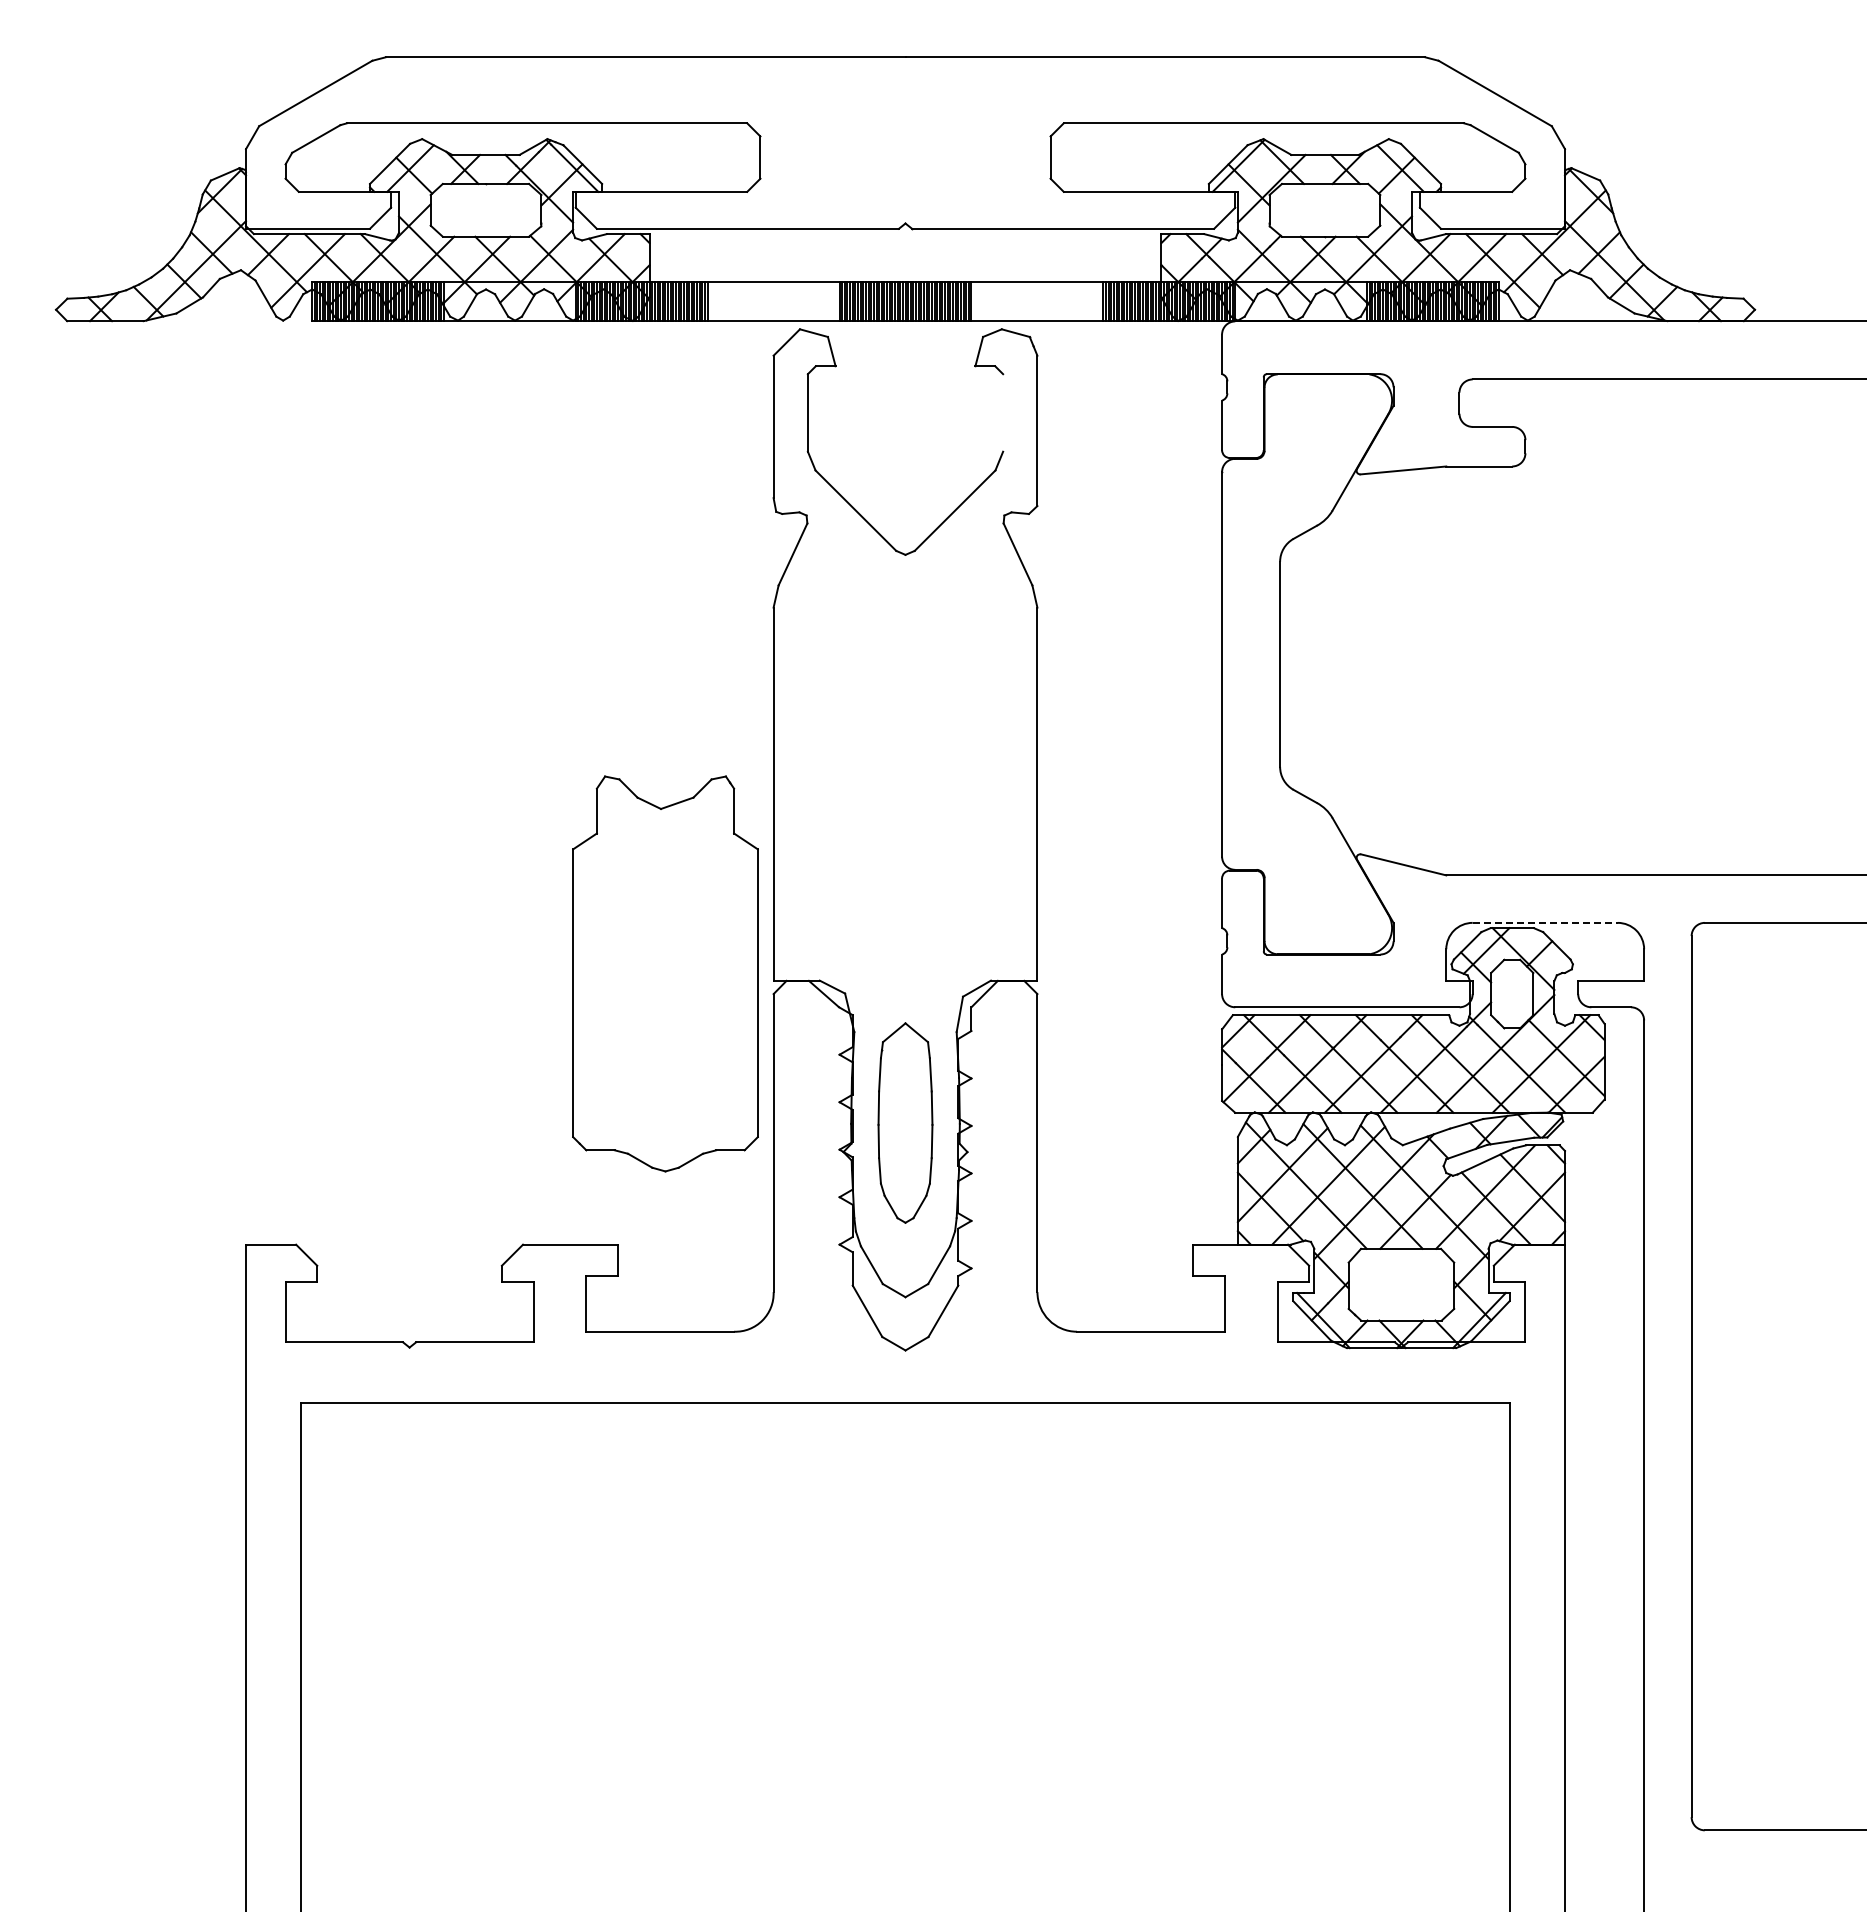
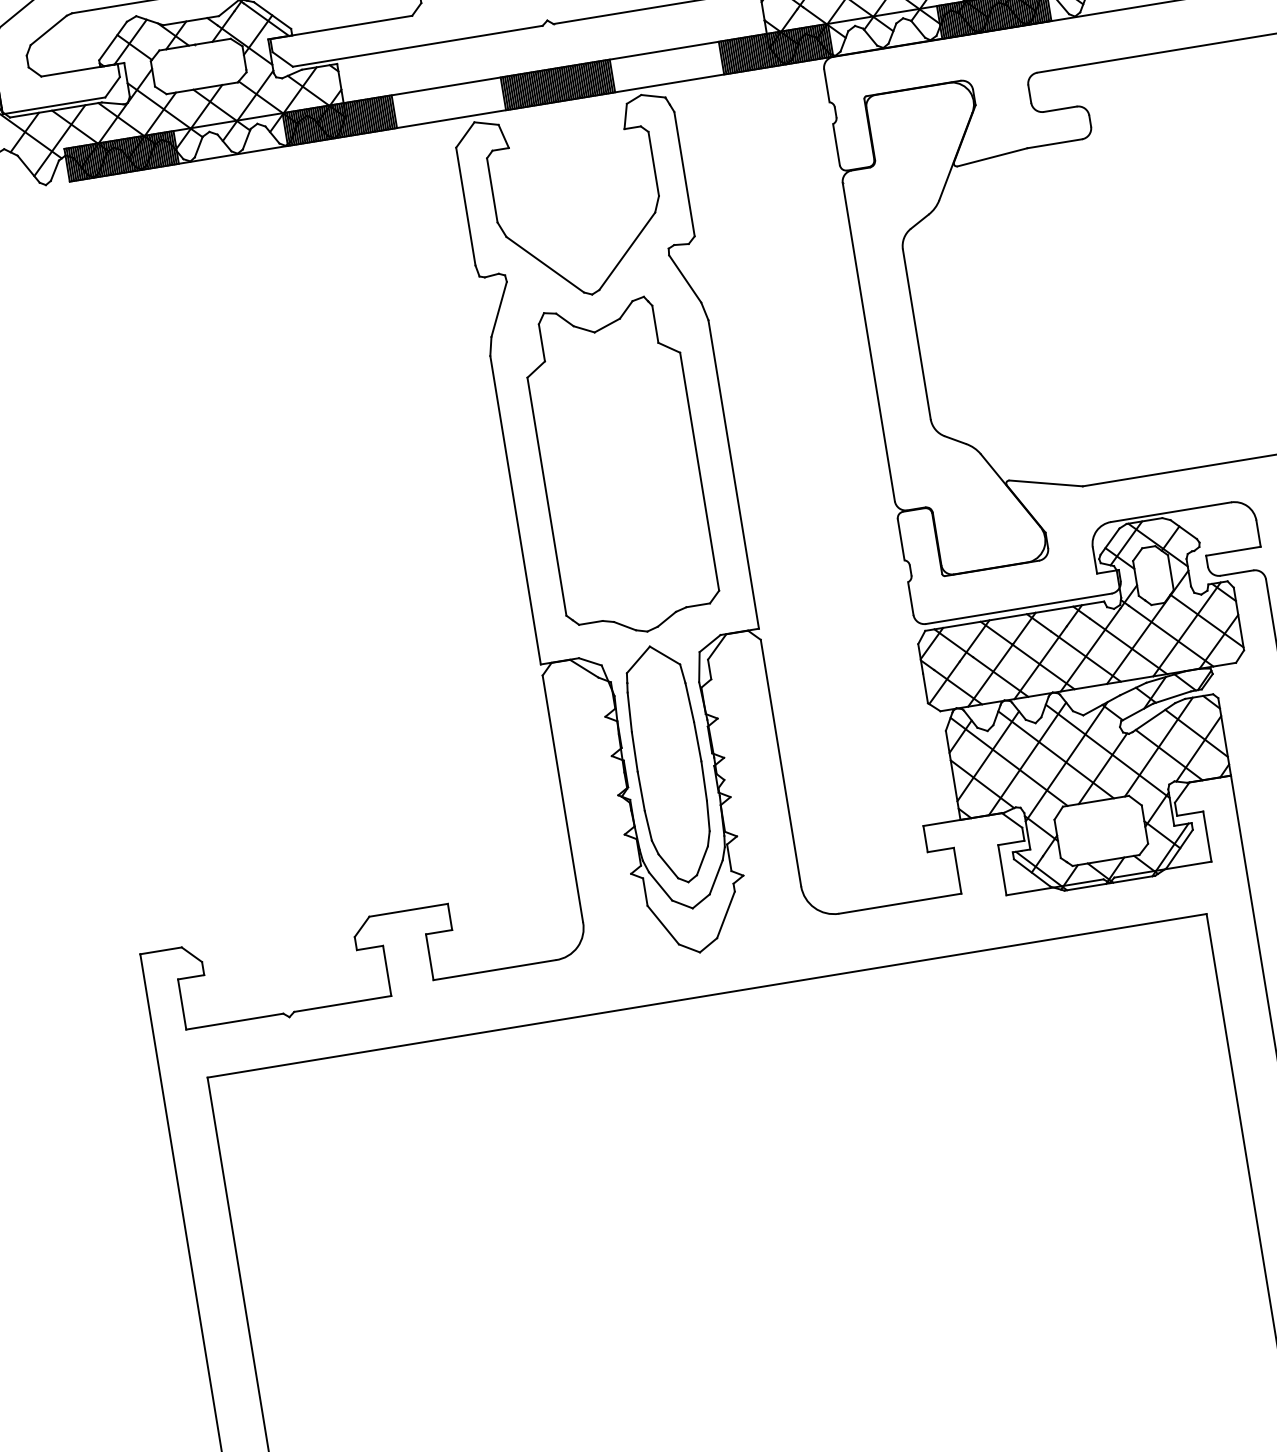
line: (1003, 412) -> (653, 163), added
line: (1545, 922) -> (1171, 511), dashed -> solid
part: (665, 973) -> (620, 467), moved
part: (905, 1122) -> (669, 763), size x1.43

